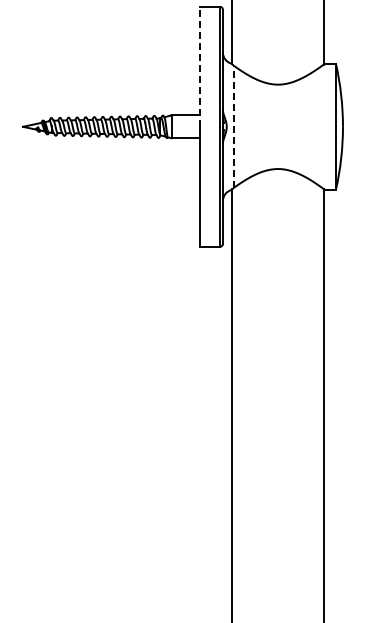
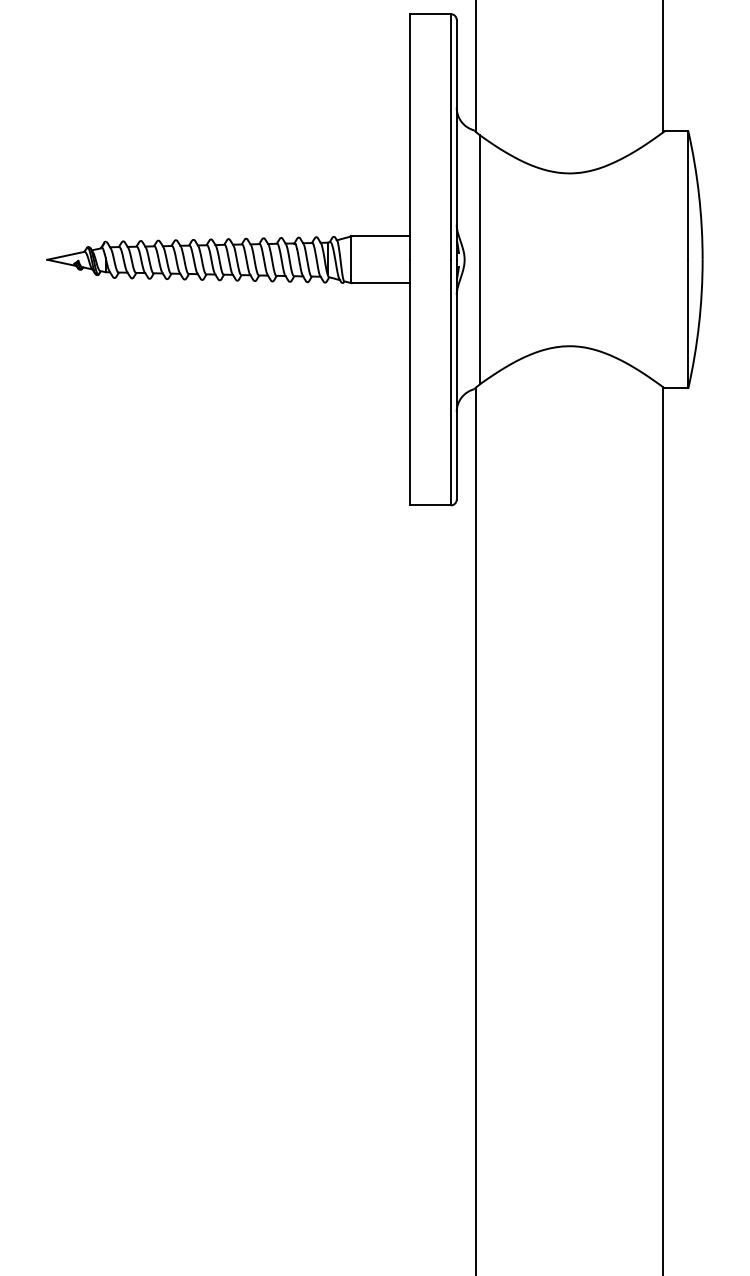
line: (200, 66) -> (410, 136), dashed -> solid
line: (234, 126) -> (480, 259), dashed -> solid

